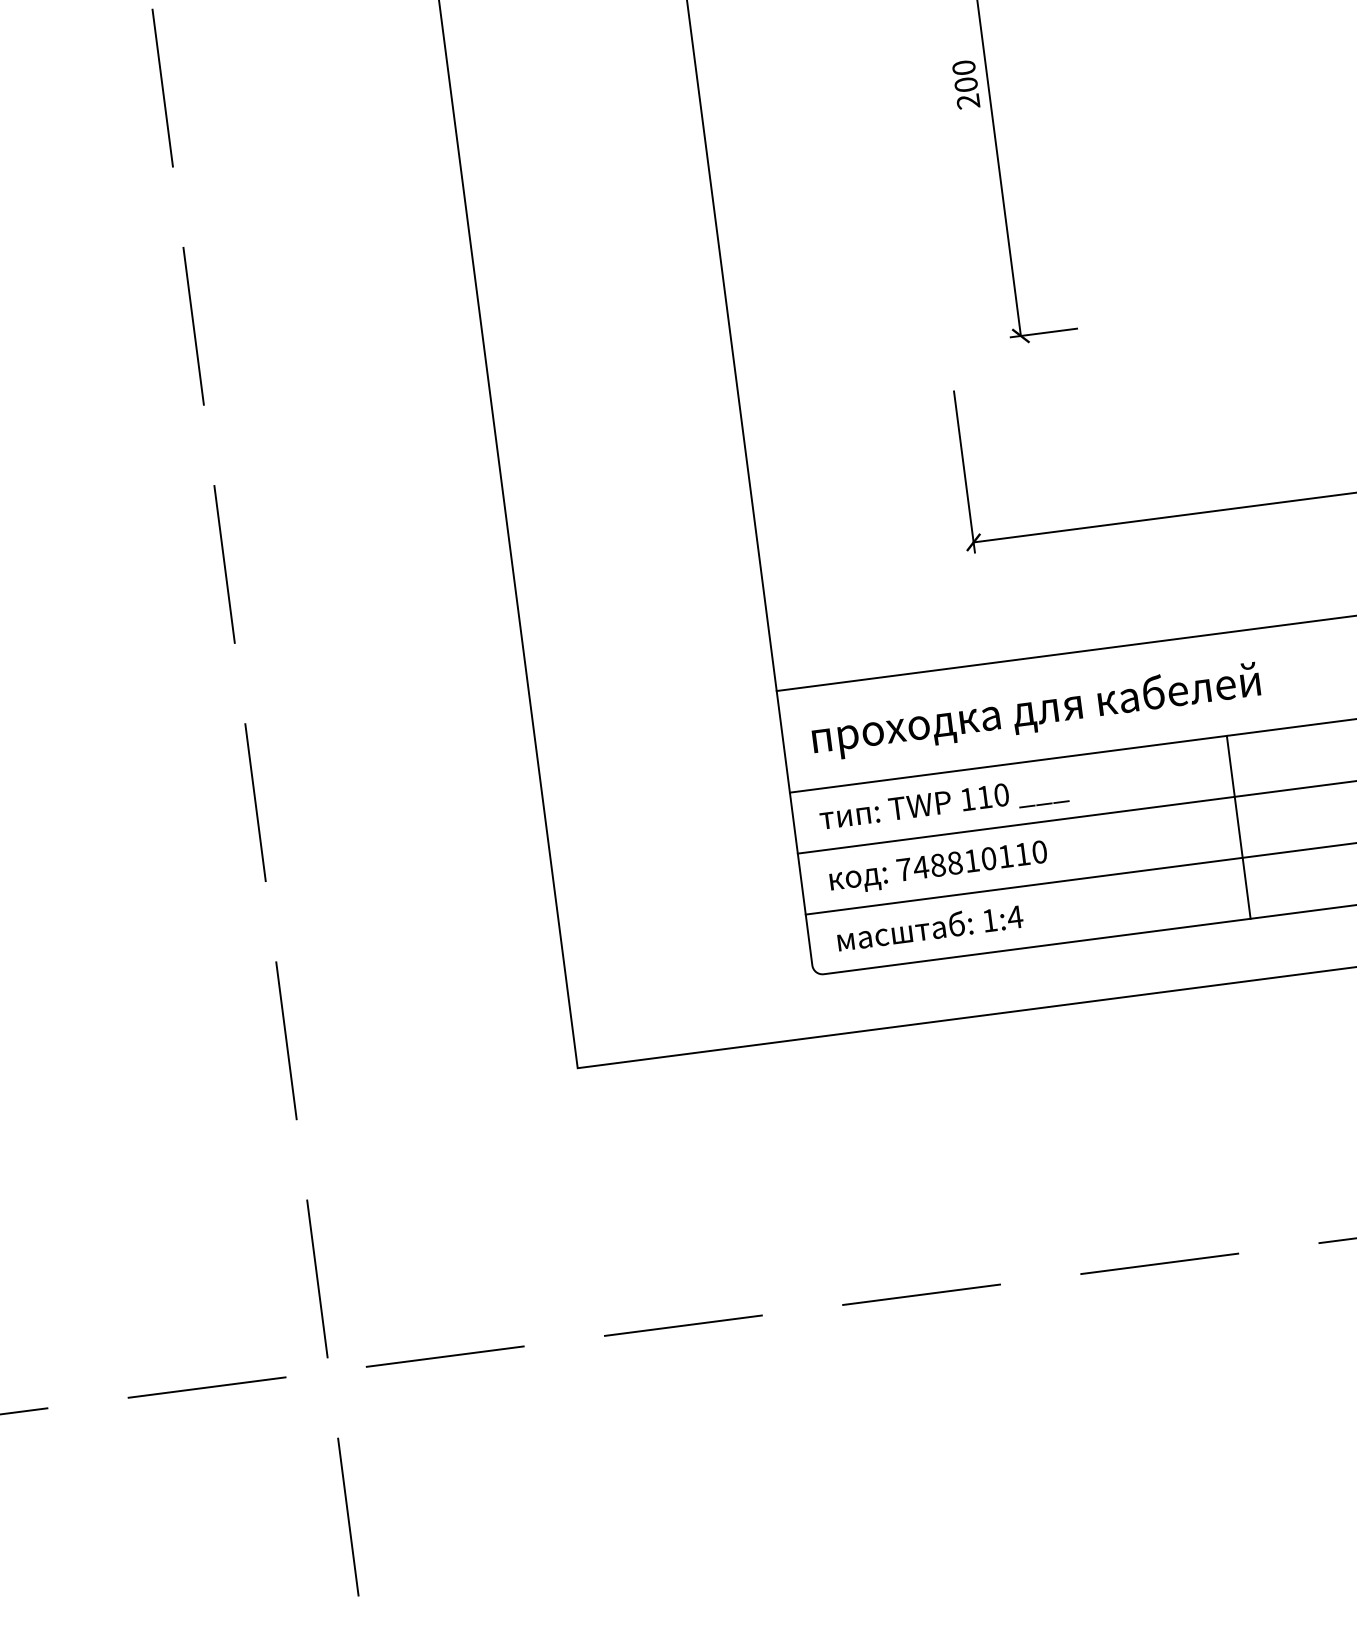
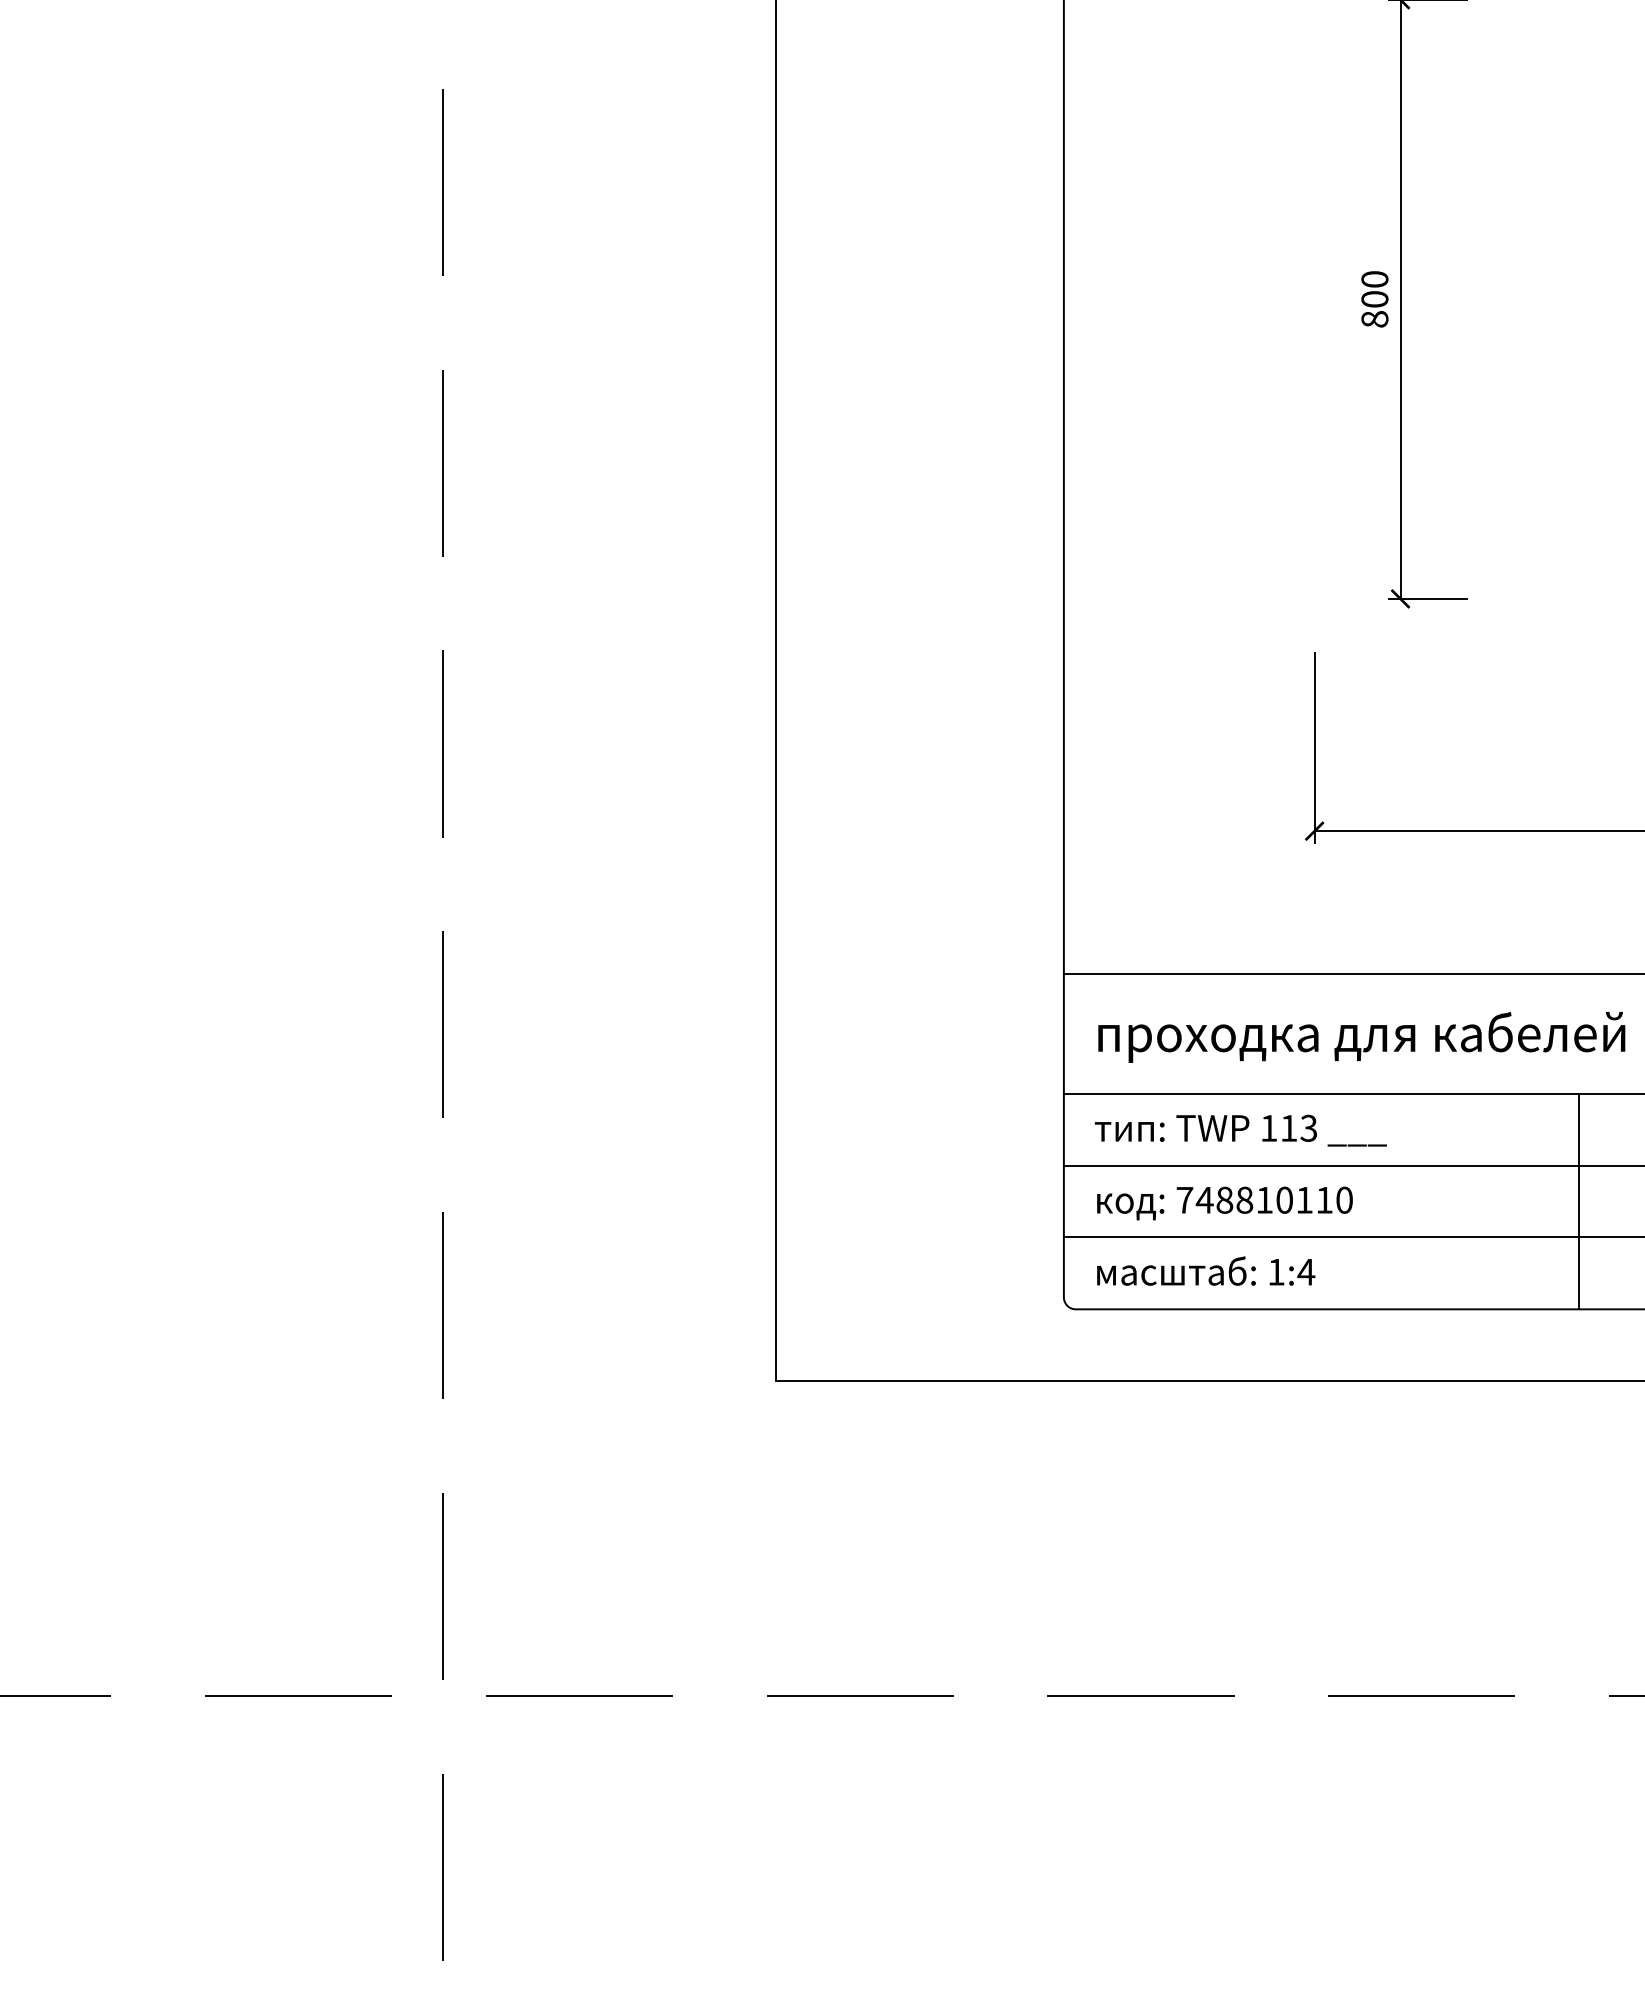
text: (968, 101) -> (1374, 319), 200 -> 800
text: (1001, 794) -> (1308, 1127), 110 -> 113

